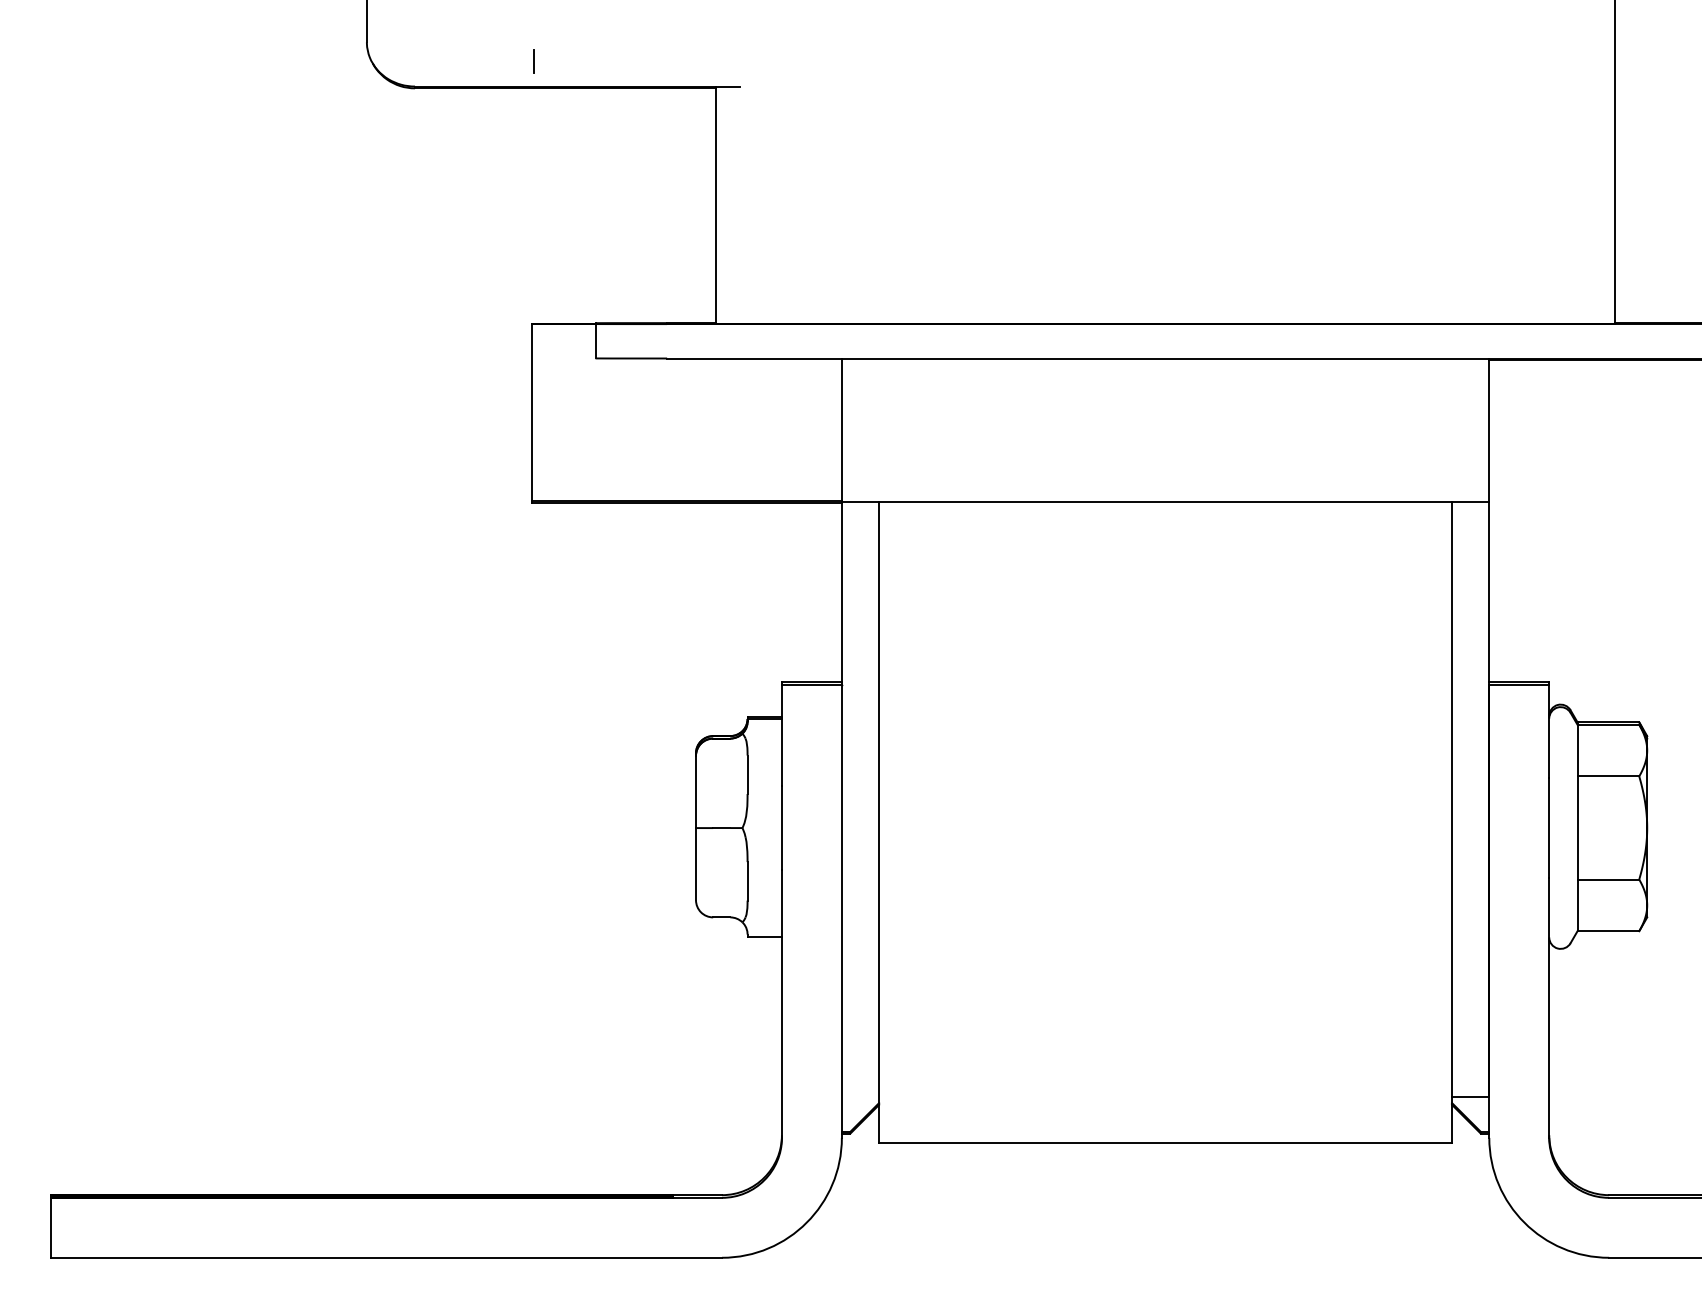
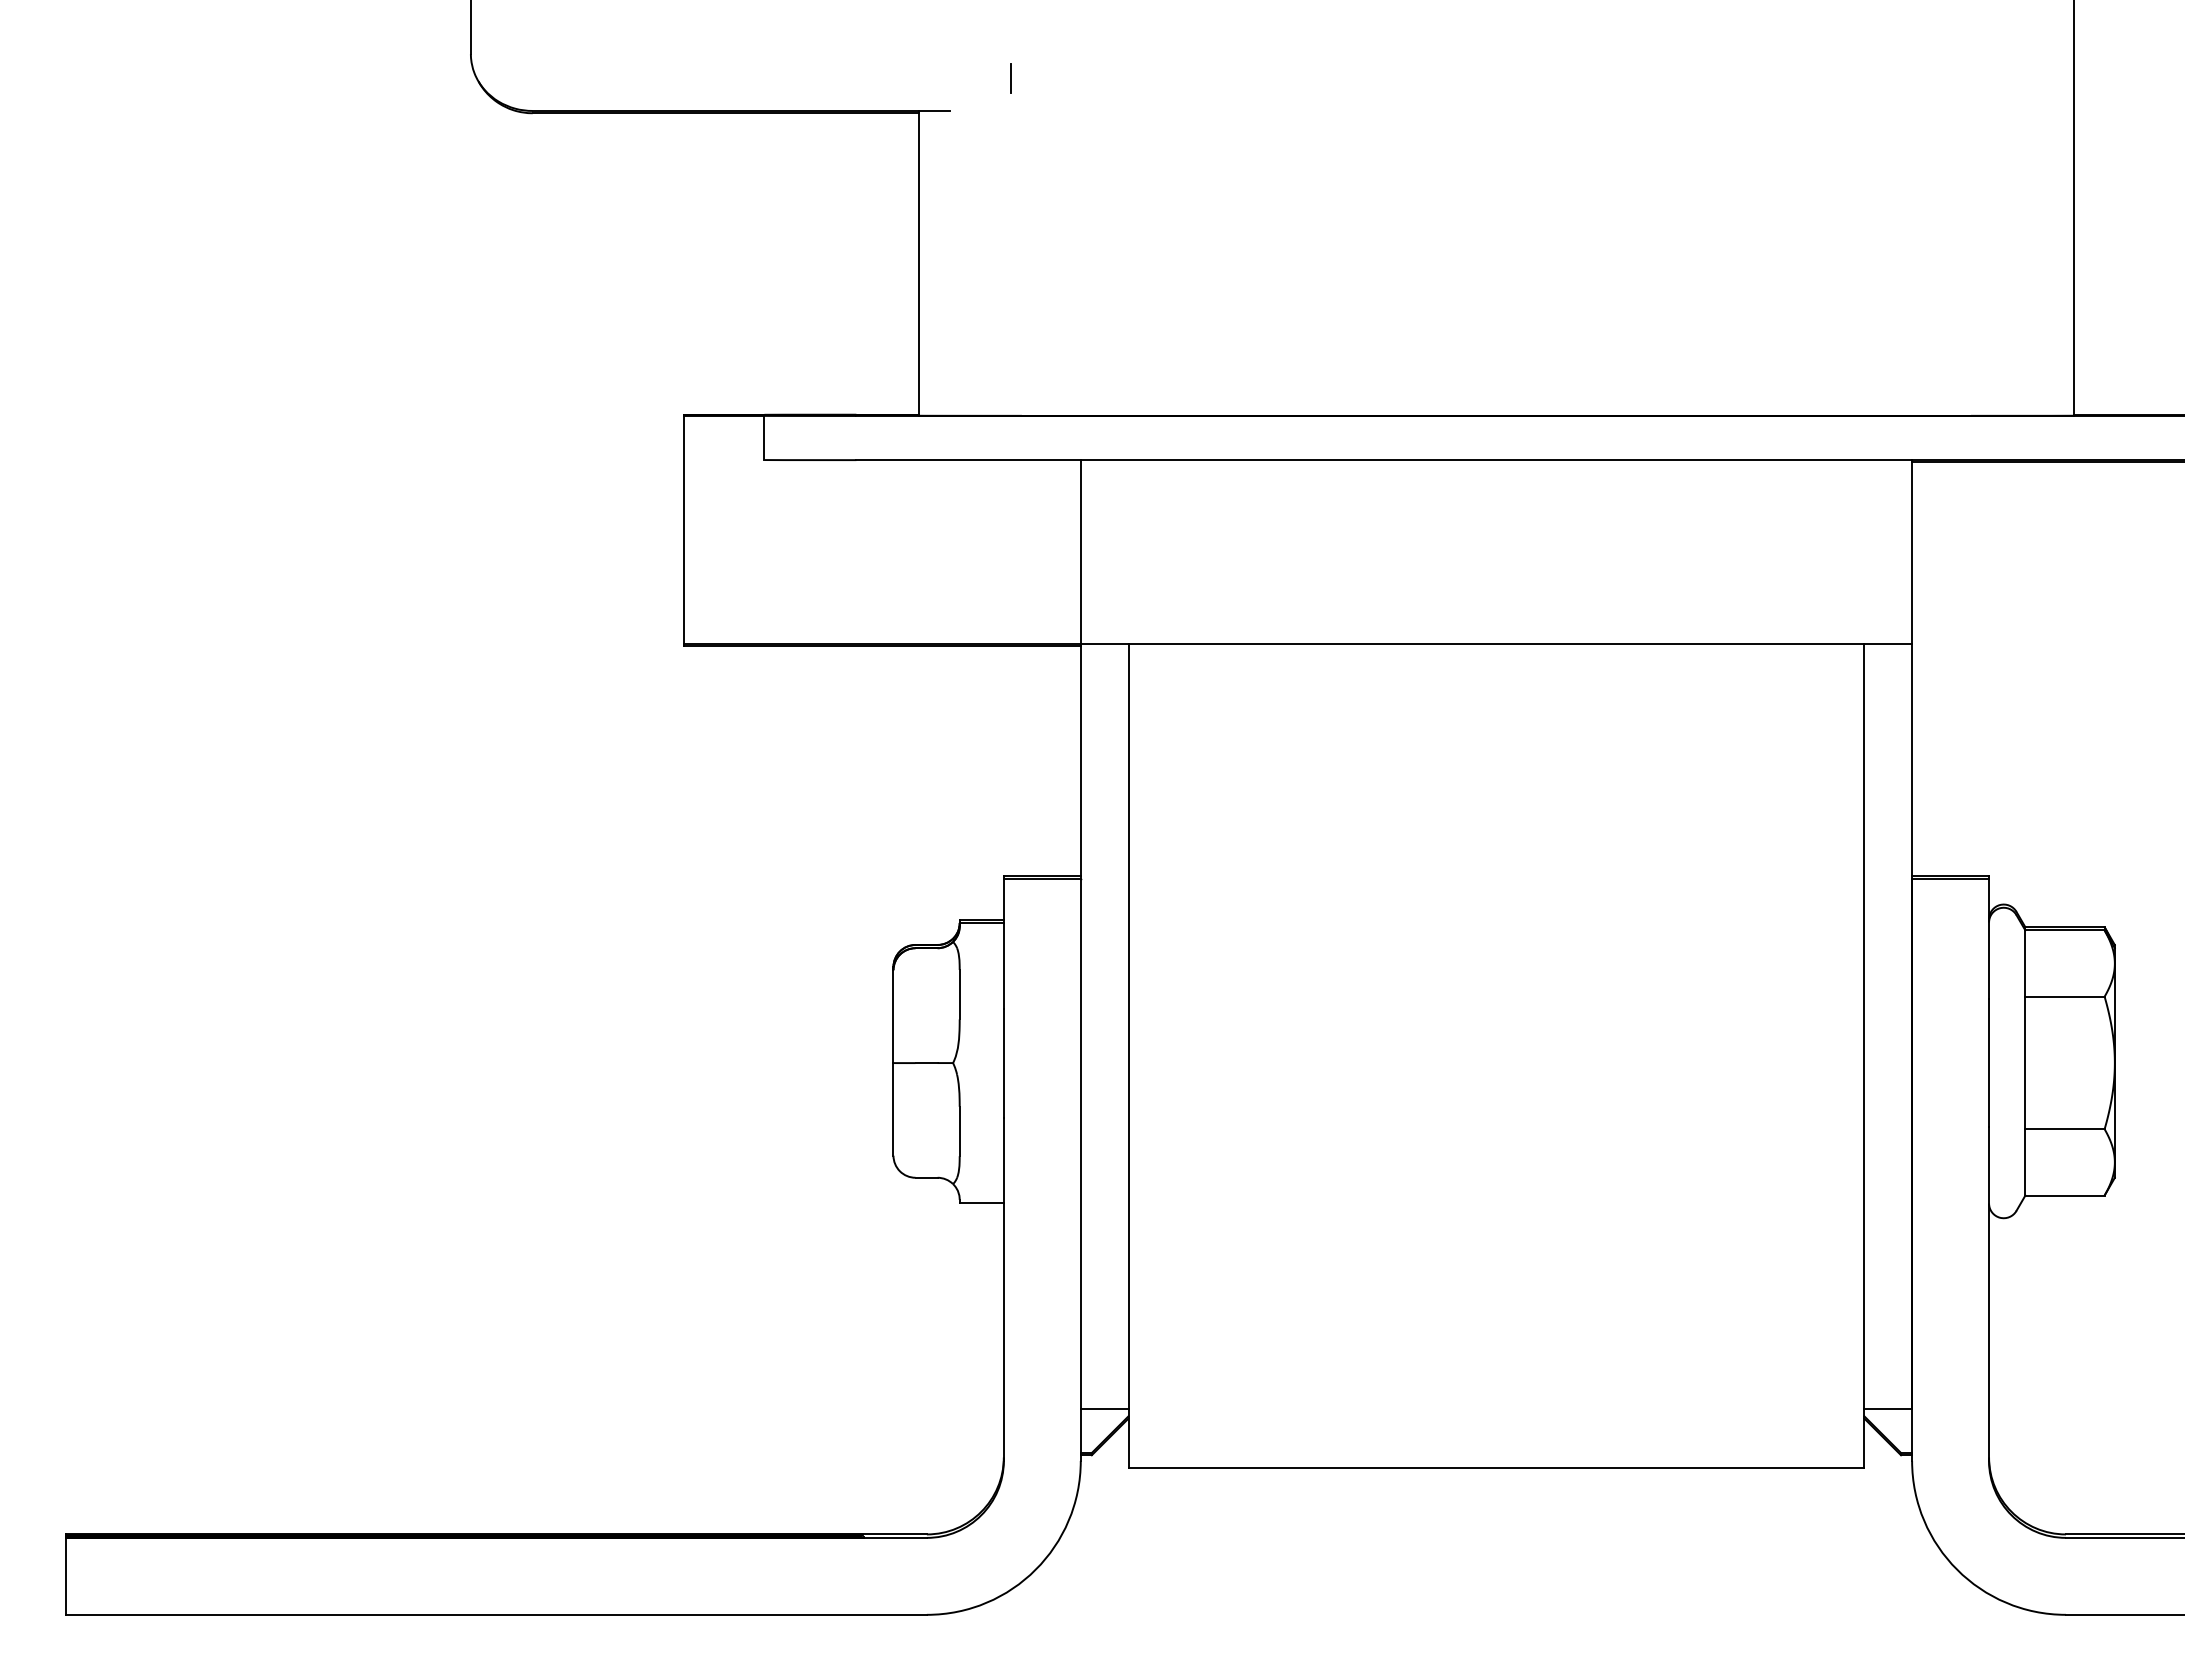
line: (533, 61) -> (1010, 78), moved
line: (860, 1097) -> (1104, 1408), added

